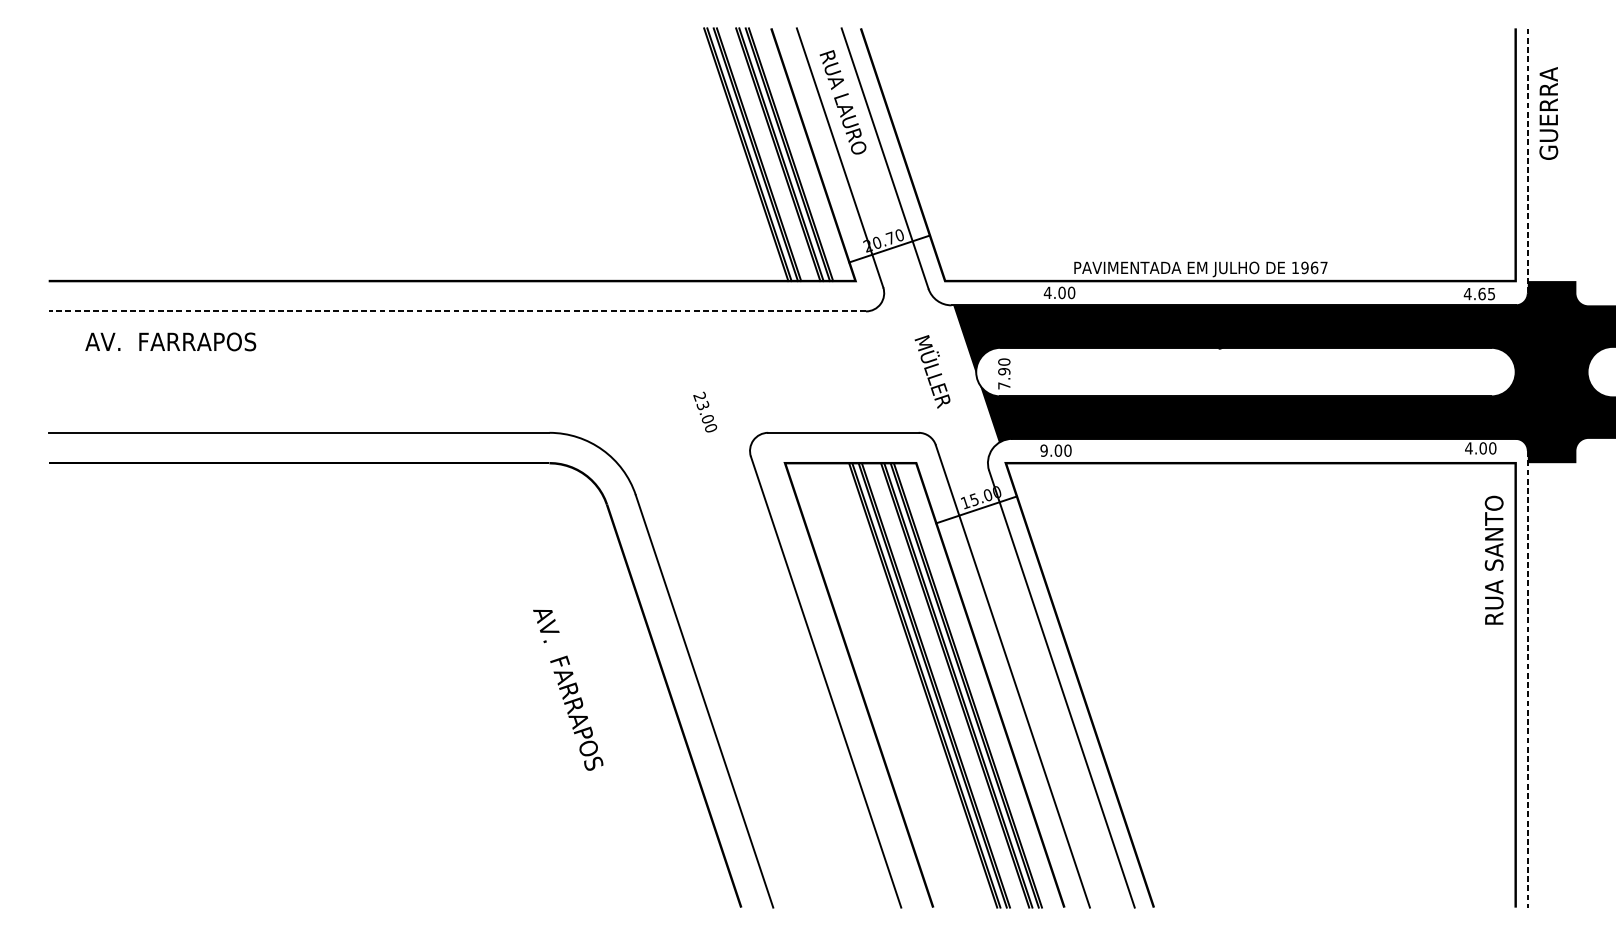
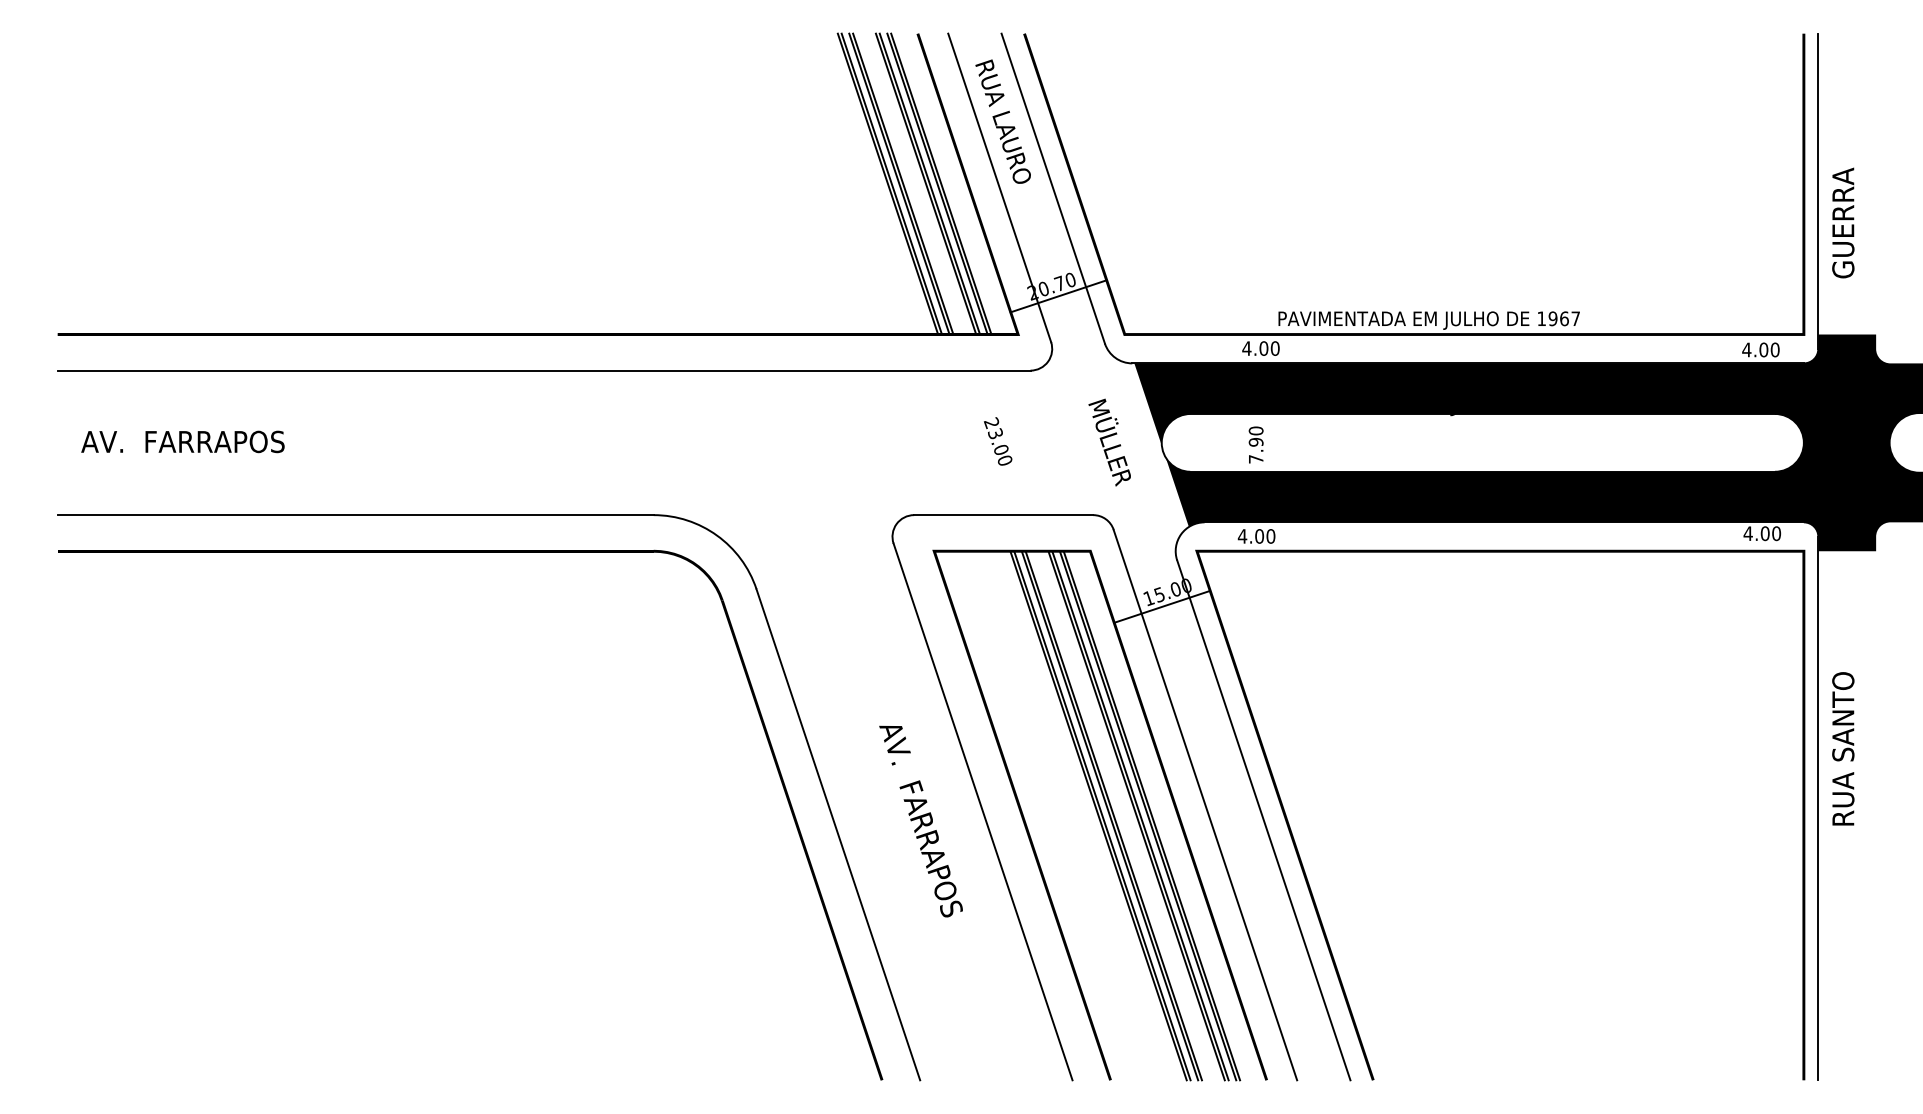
text: (1548, 113) -> (1843, 222), moved
line: (1527, 160) -> (1818, 191), dashed -> solid
text: (1486, 293) -> (1769, 349), 4.65 -> 4.00
line: (456, 311) -> (543, 370), dashed -> solid
text: (170, 341) -> (182, 441), moved
text: (1003, 373) -> (1255, 444), moved
text: (705, 412) -> (998, 441), moved
text: (1044, 450) -> (1242, 536), 9.00 -> 4.00
text: (1494, 559) -> (1843, 748), moved
line: (1527, 679) -> (1818, 808), dashed -> solid
text: (567, 690) -> (920, 821), moved

